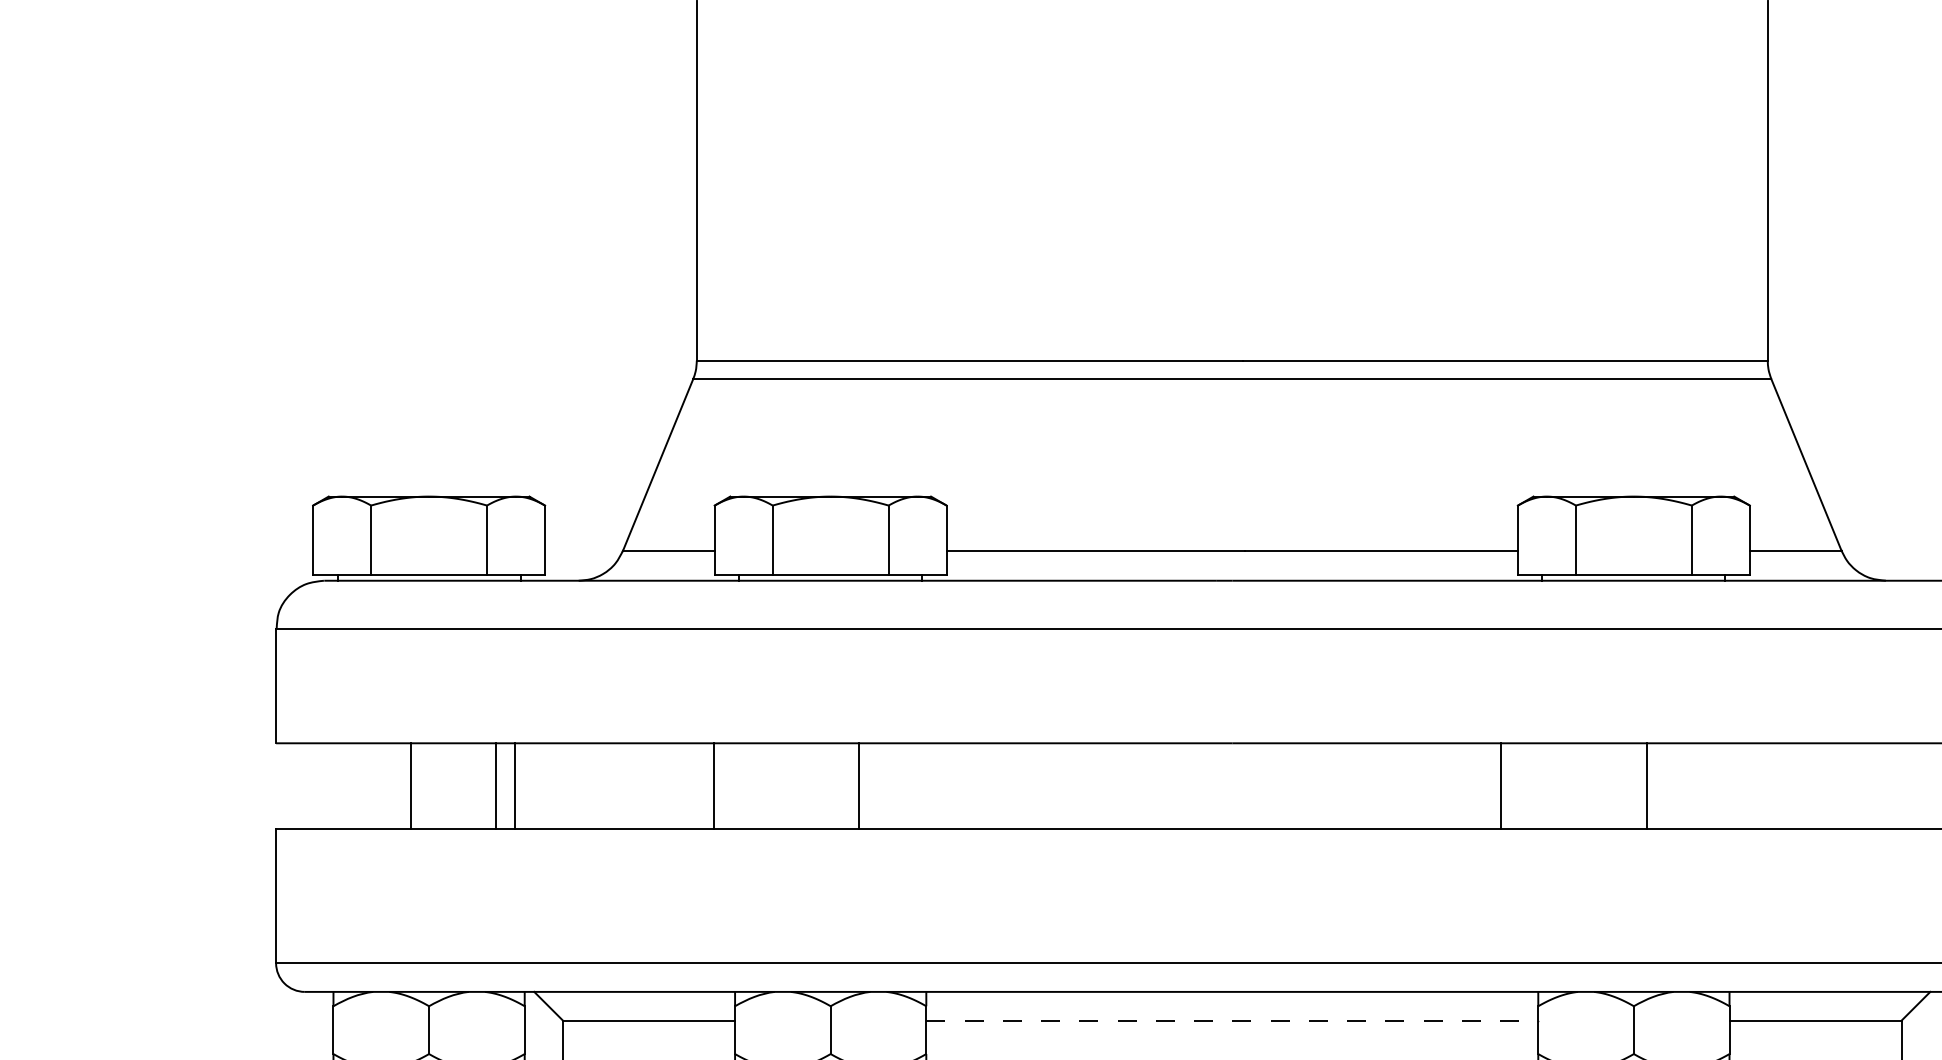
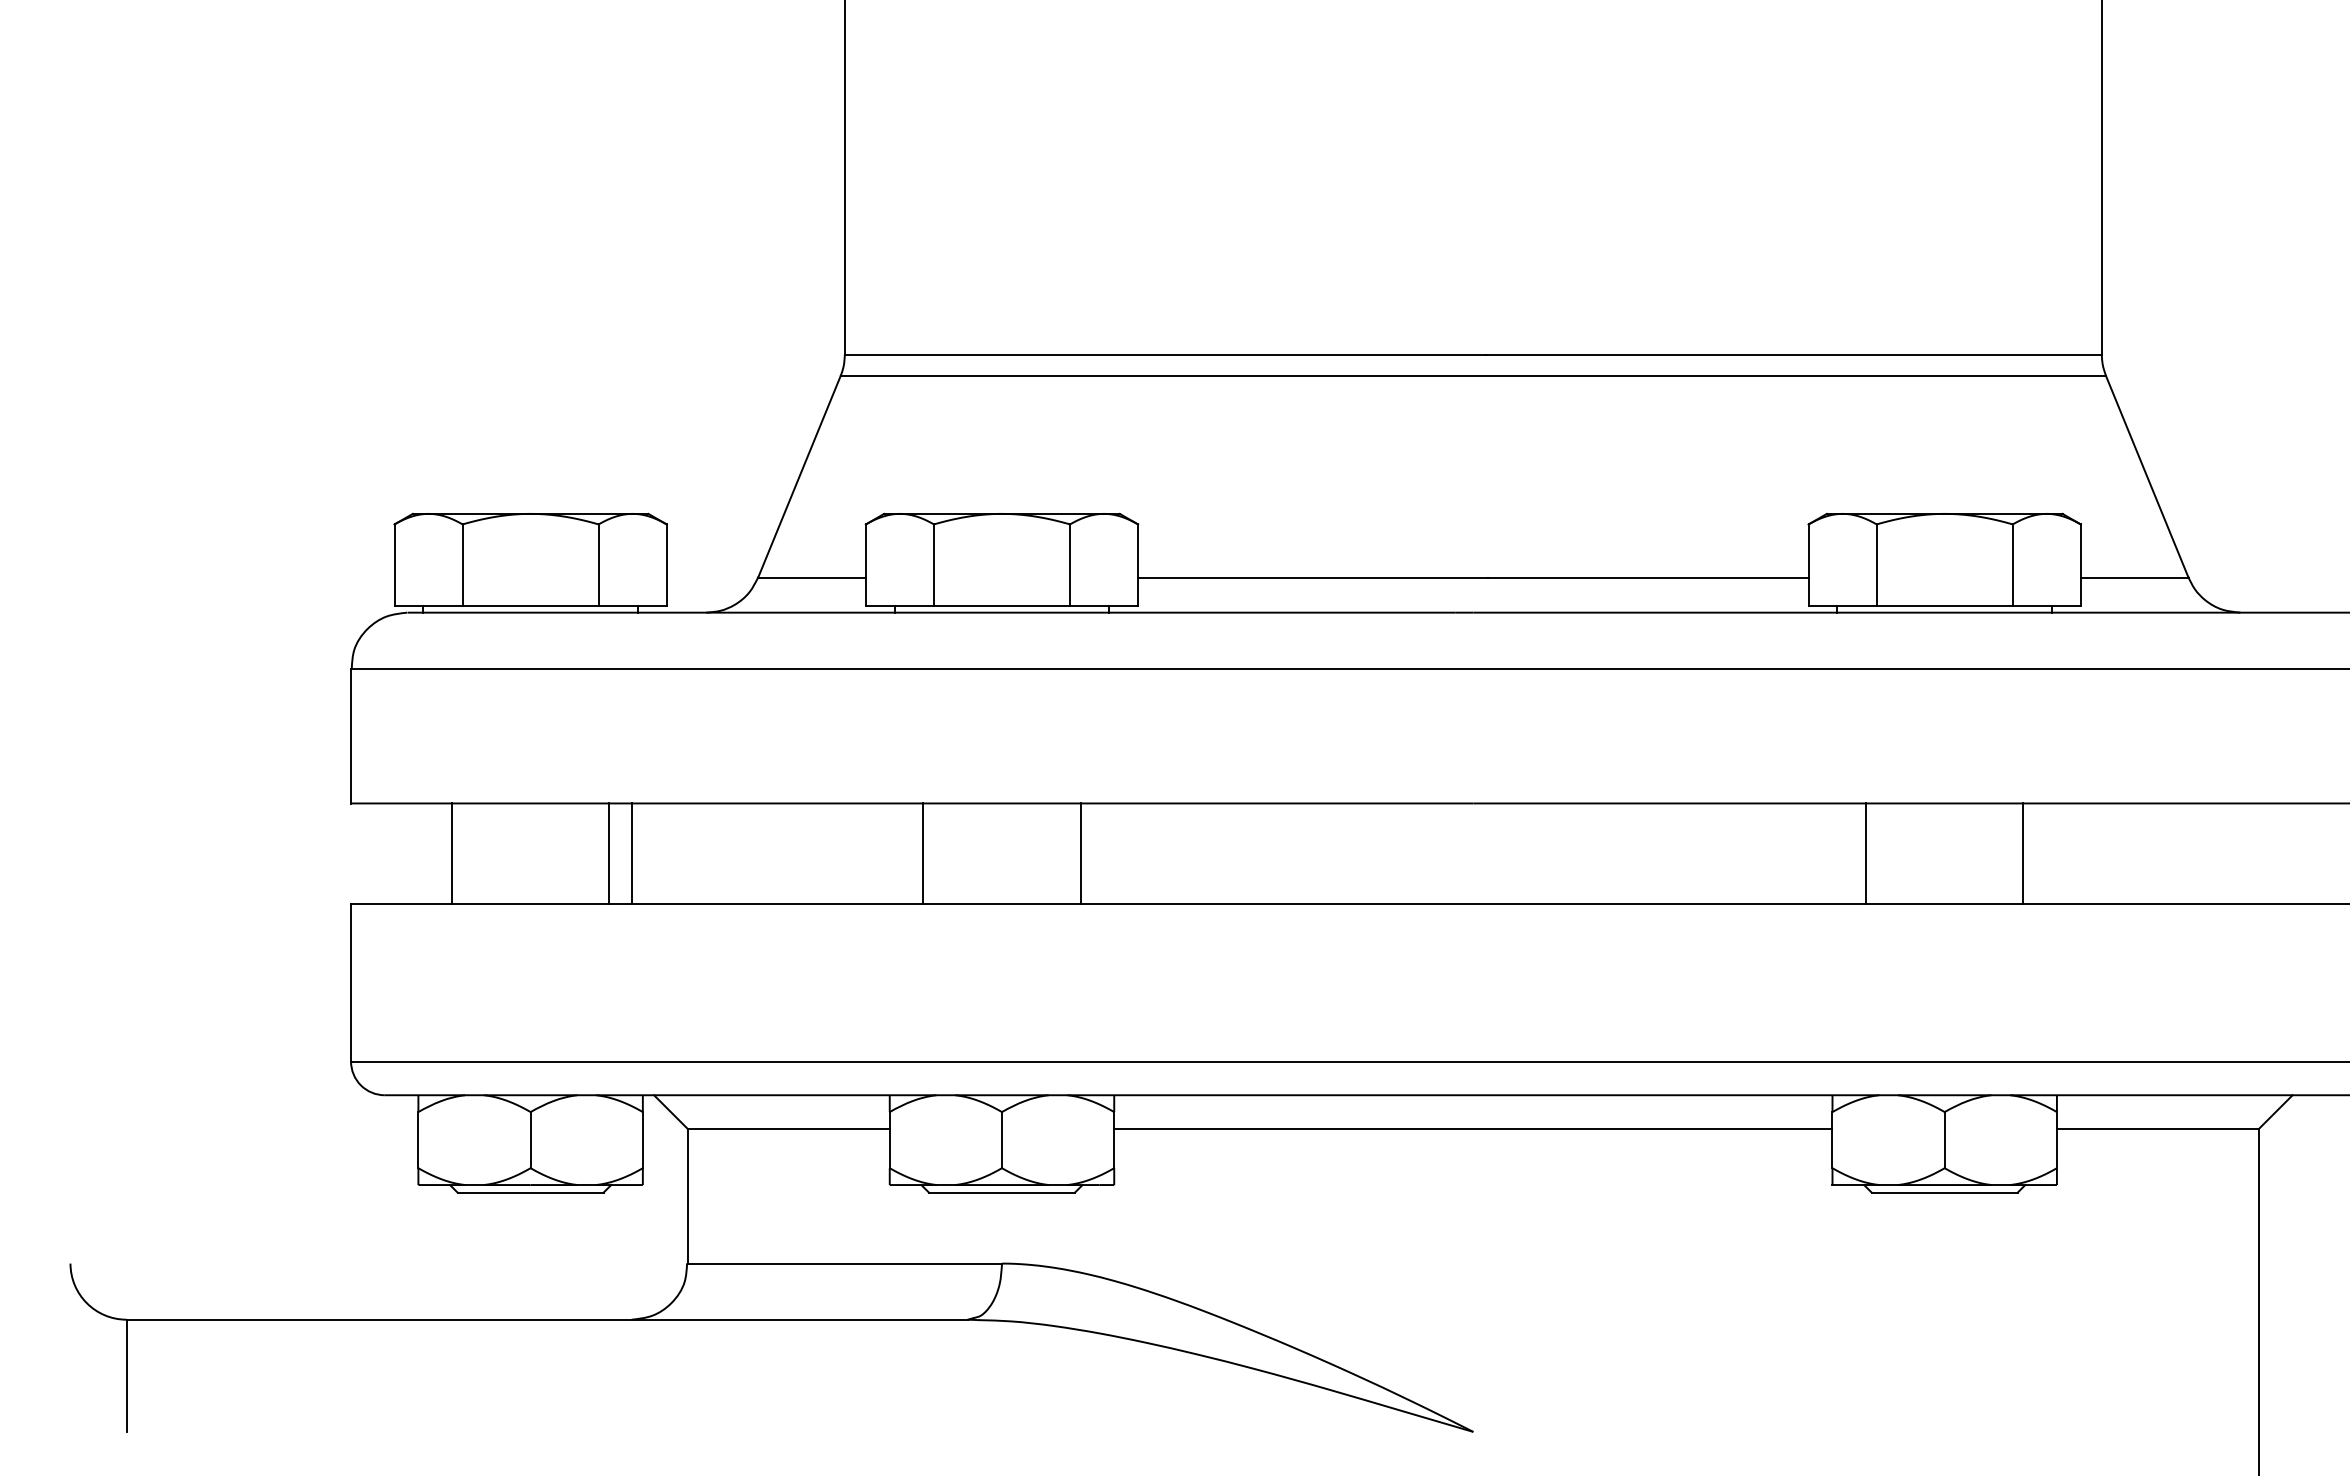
line: (411, 785) -> (452, 853), moved
line: (713, 785) -> (923, 853), moved
line: (859, 785) -> (1080, 853), moved
line: (1500, 785) -> (1866, 853), moved
line: (1647, 785) -> (2023, 853), moved
line: (1232, 1020) -> (1473, 1128), dashed -> solid

